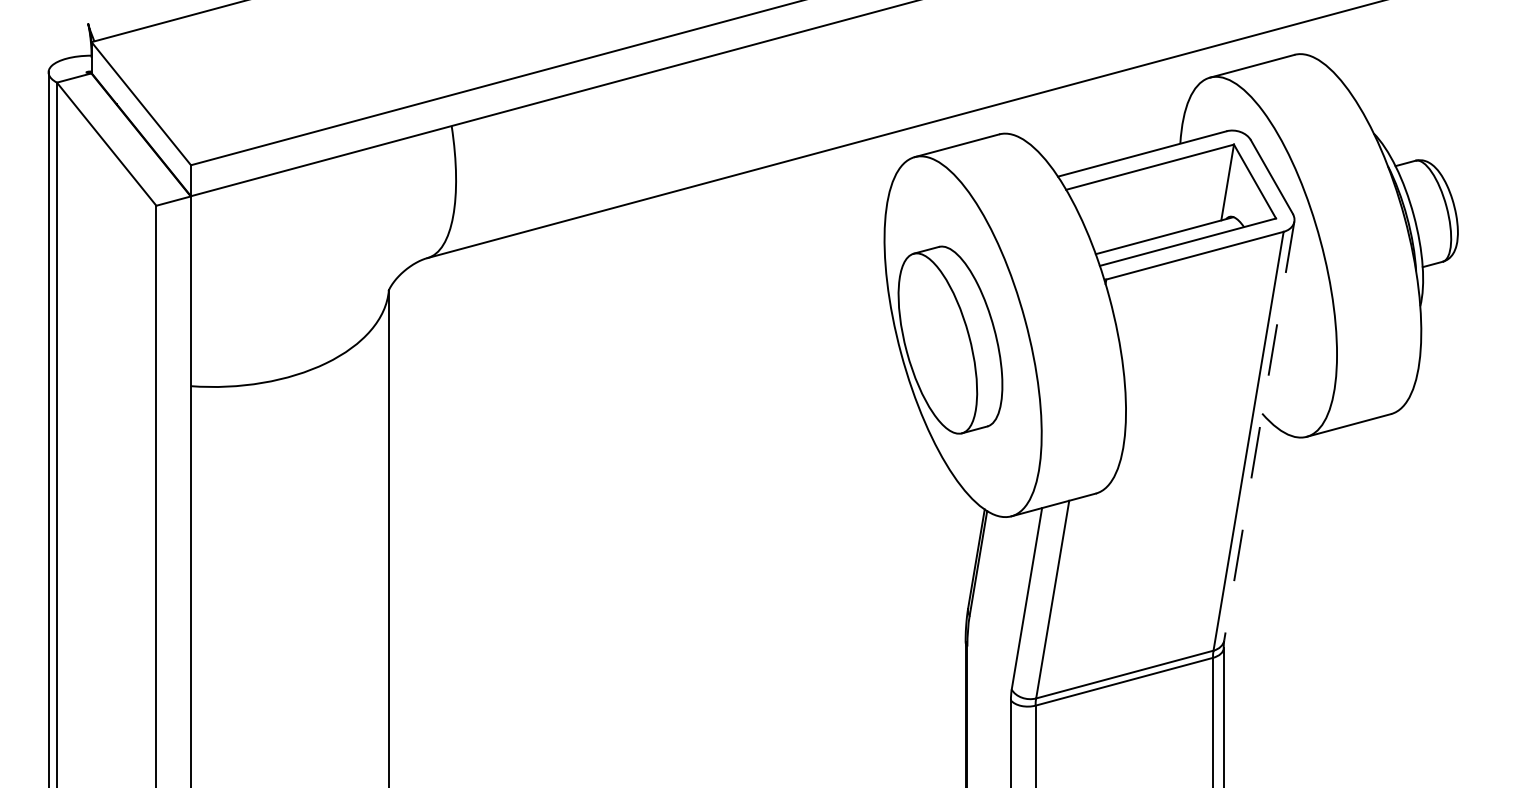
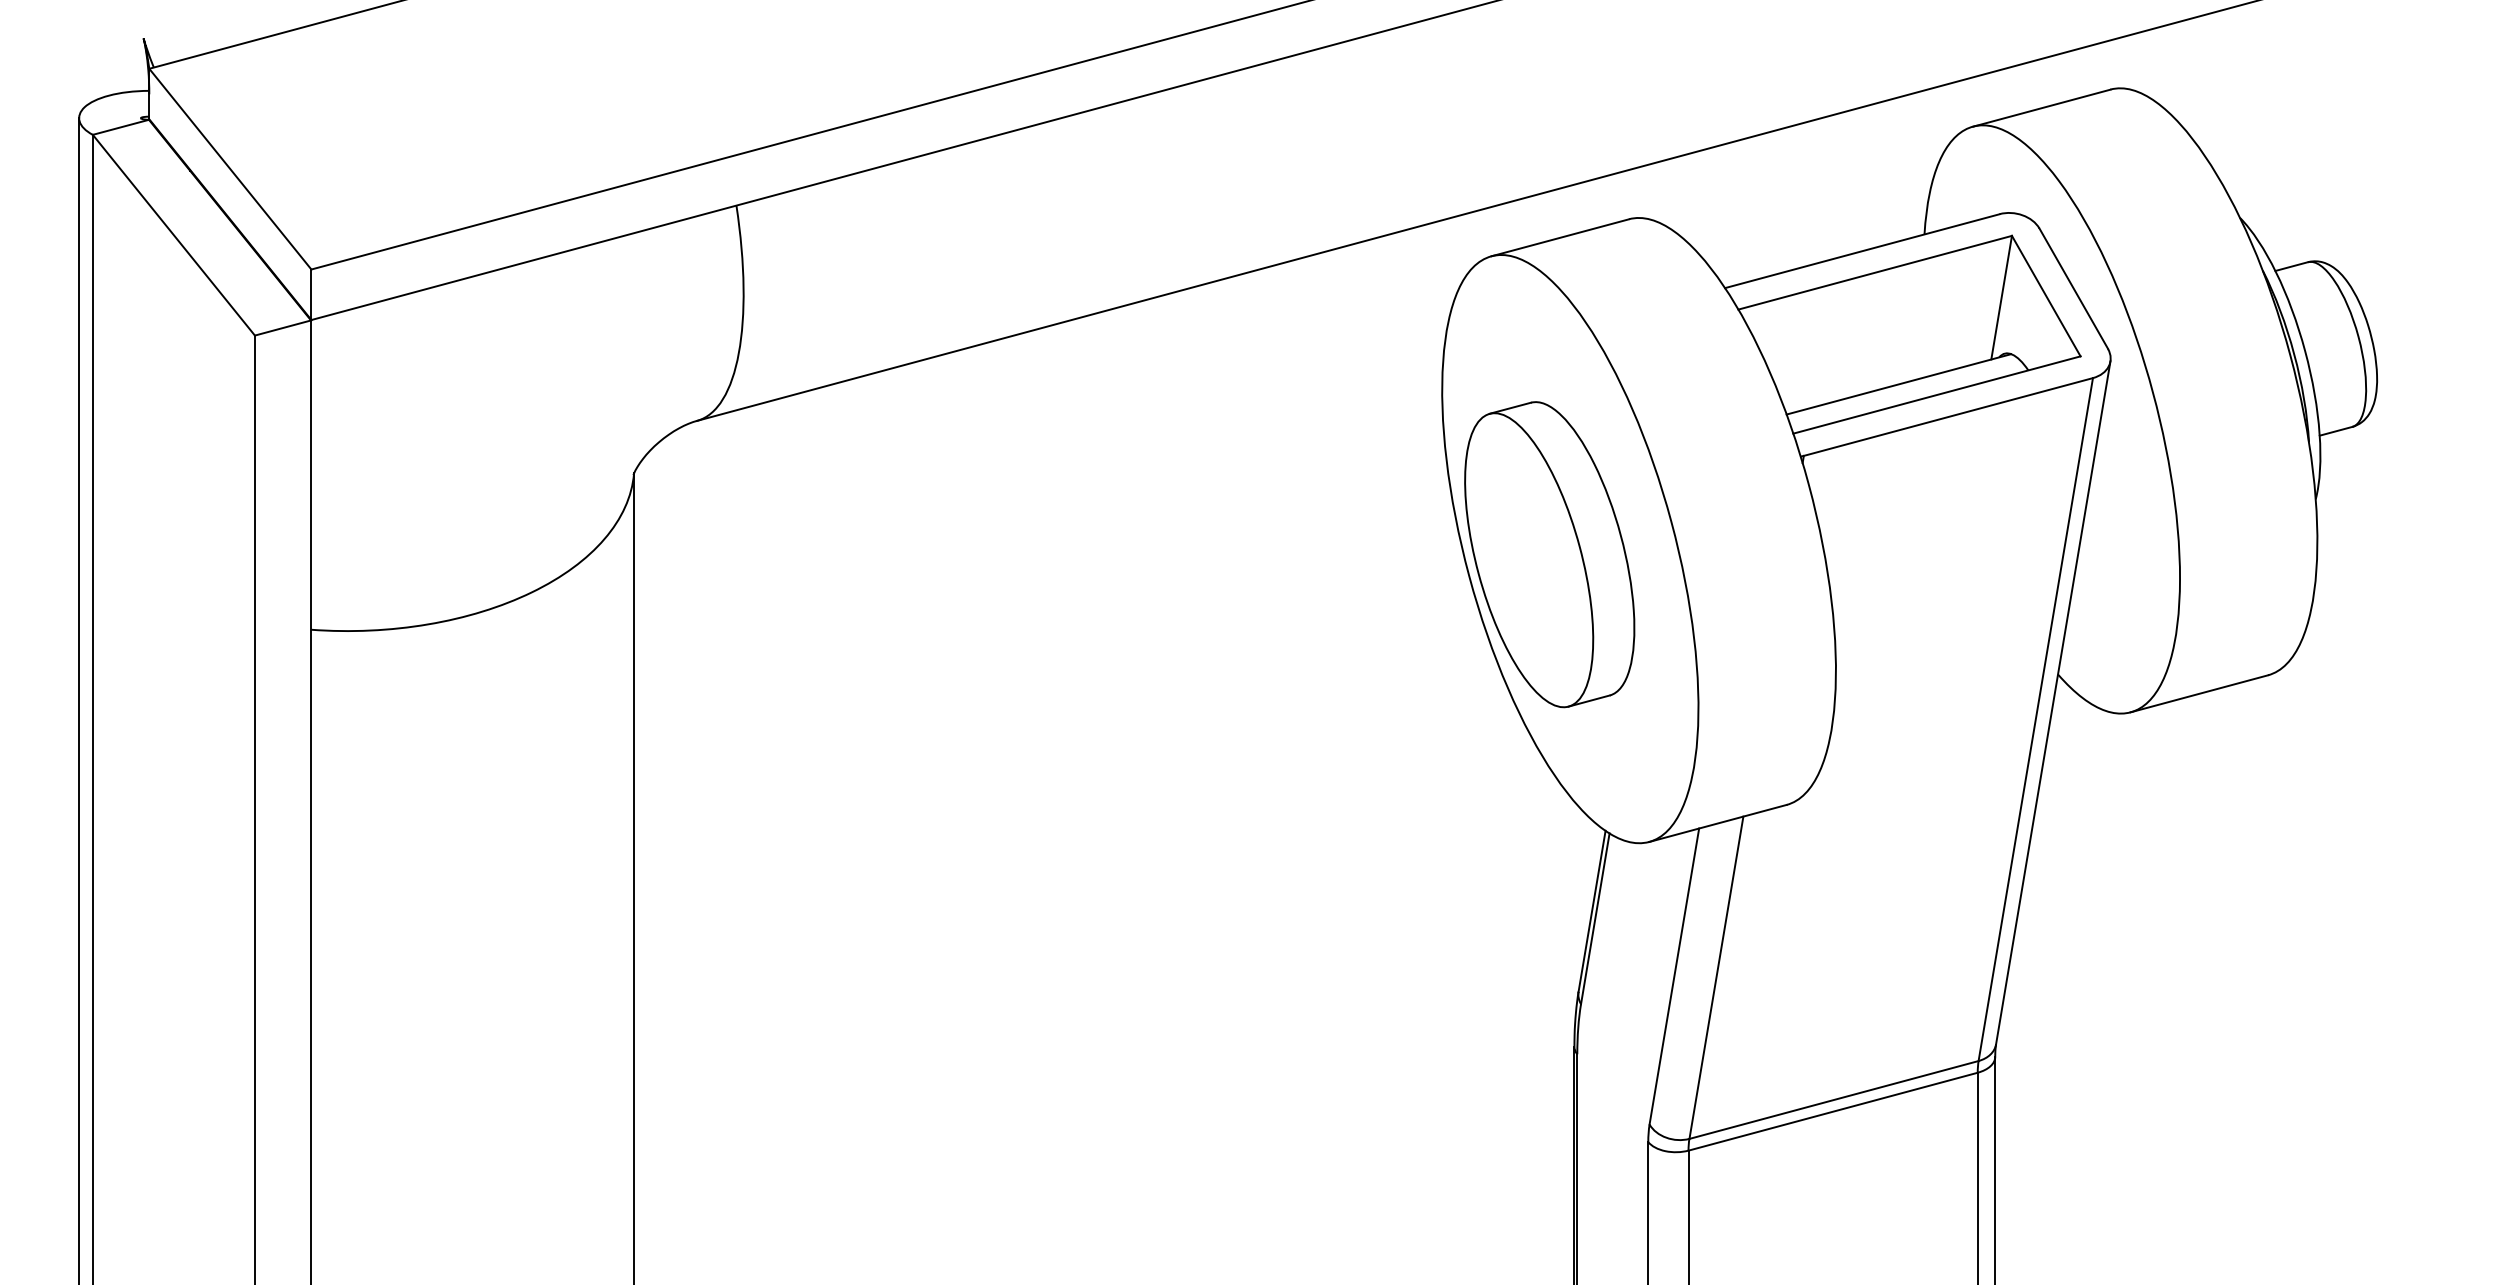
line: (1259, 431) -> (2053, 703), dashed -> solid

